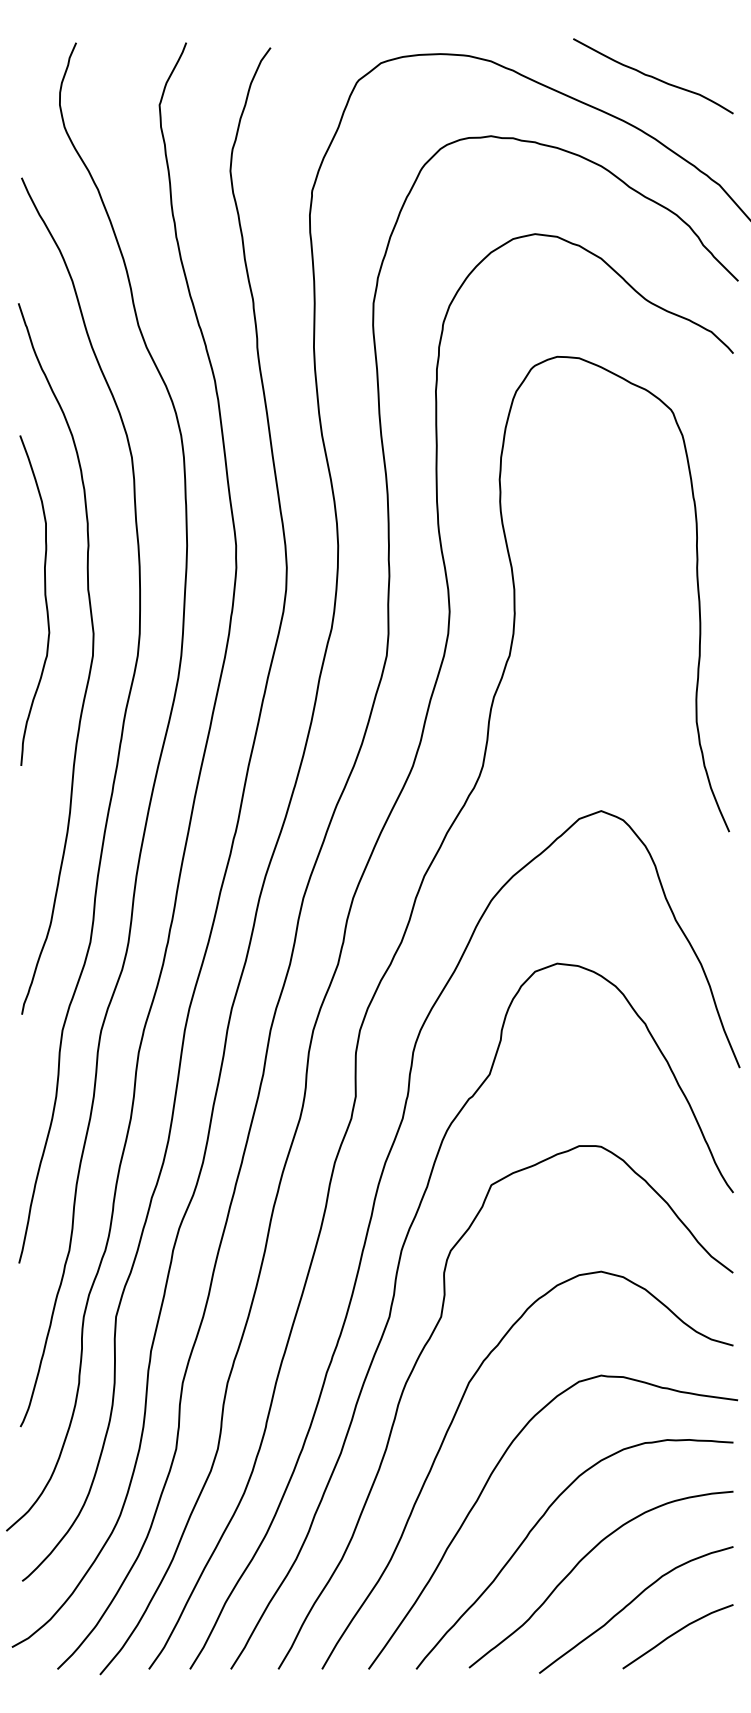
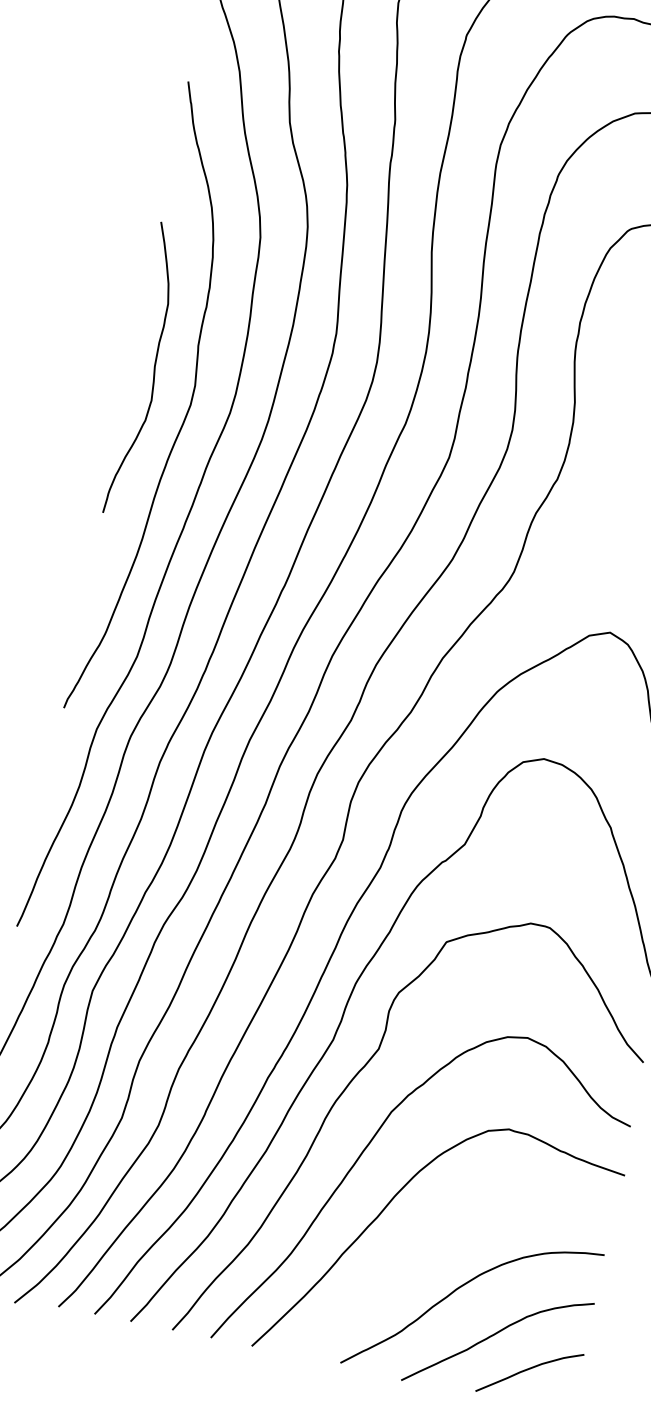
curve: (44, 597) -> (153, 368), moved
curve: (537, 1524) -> (426, 1249), removed

